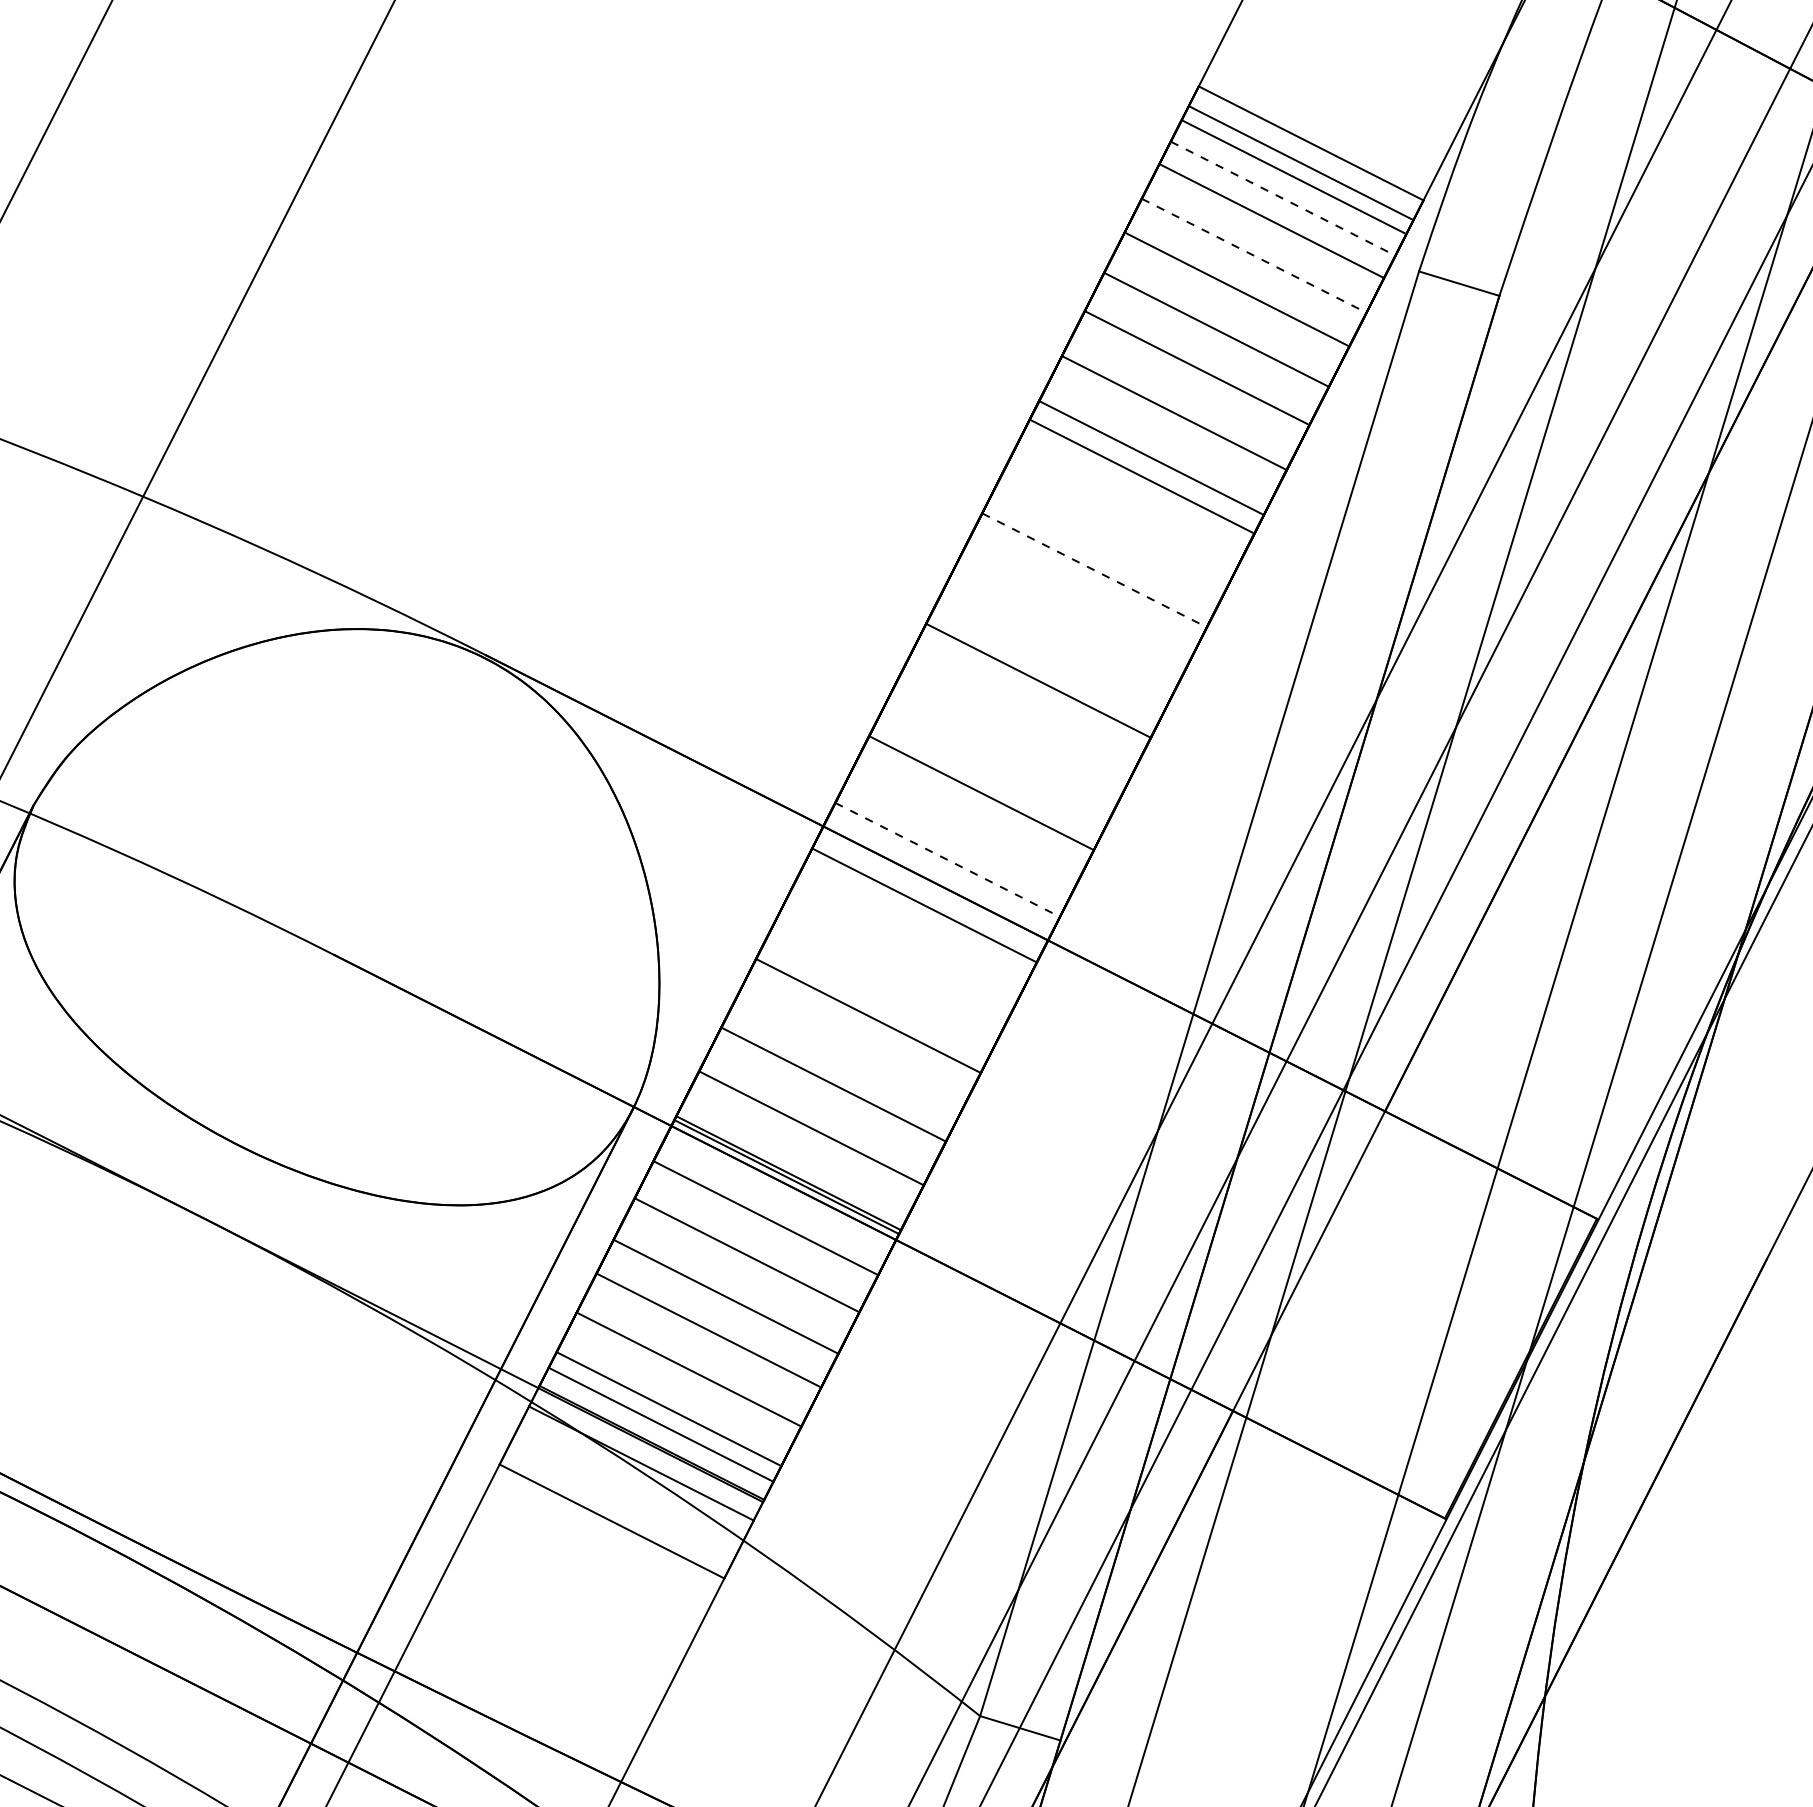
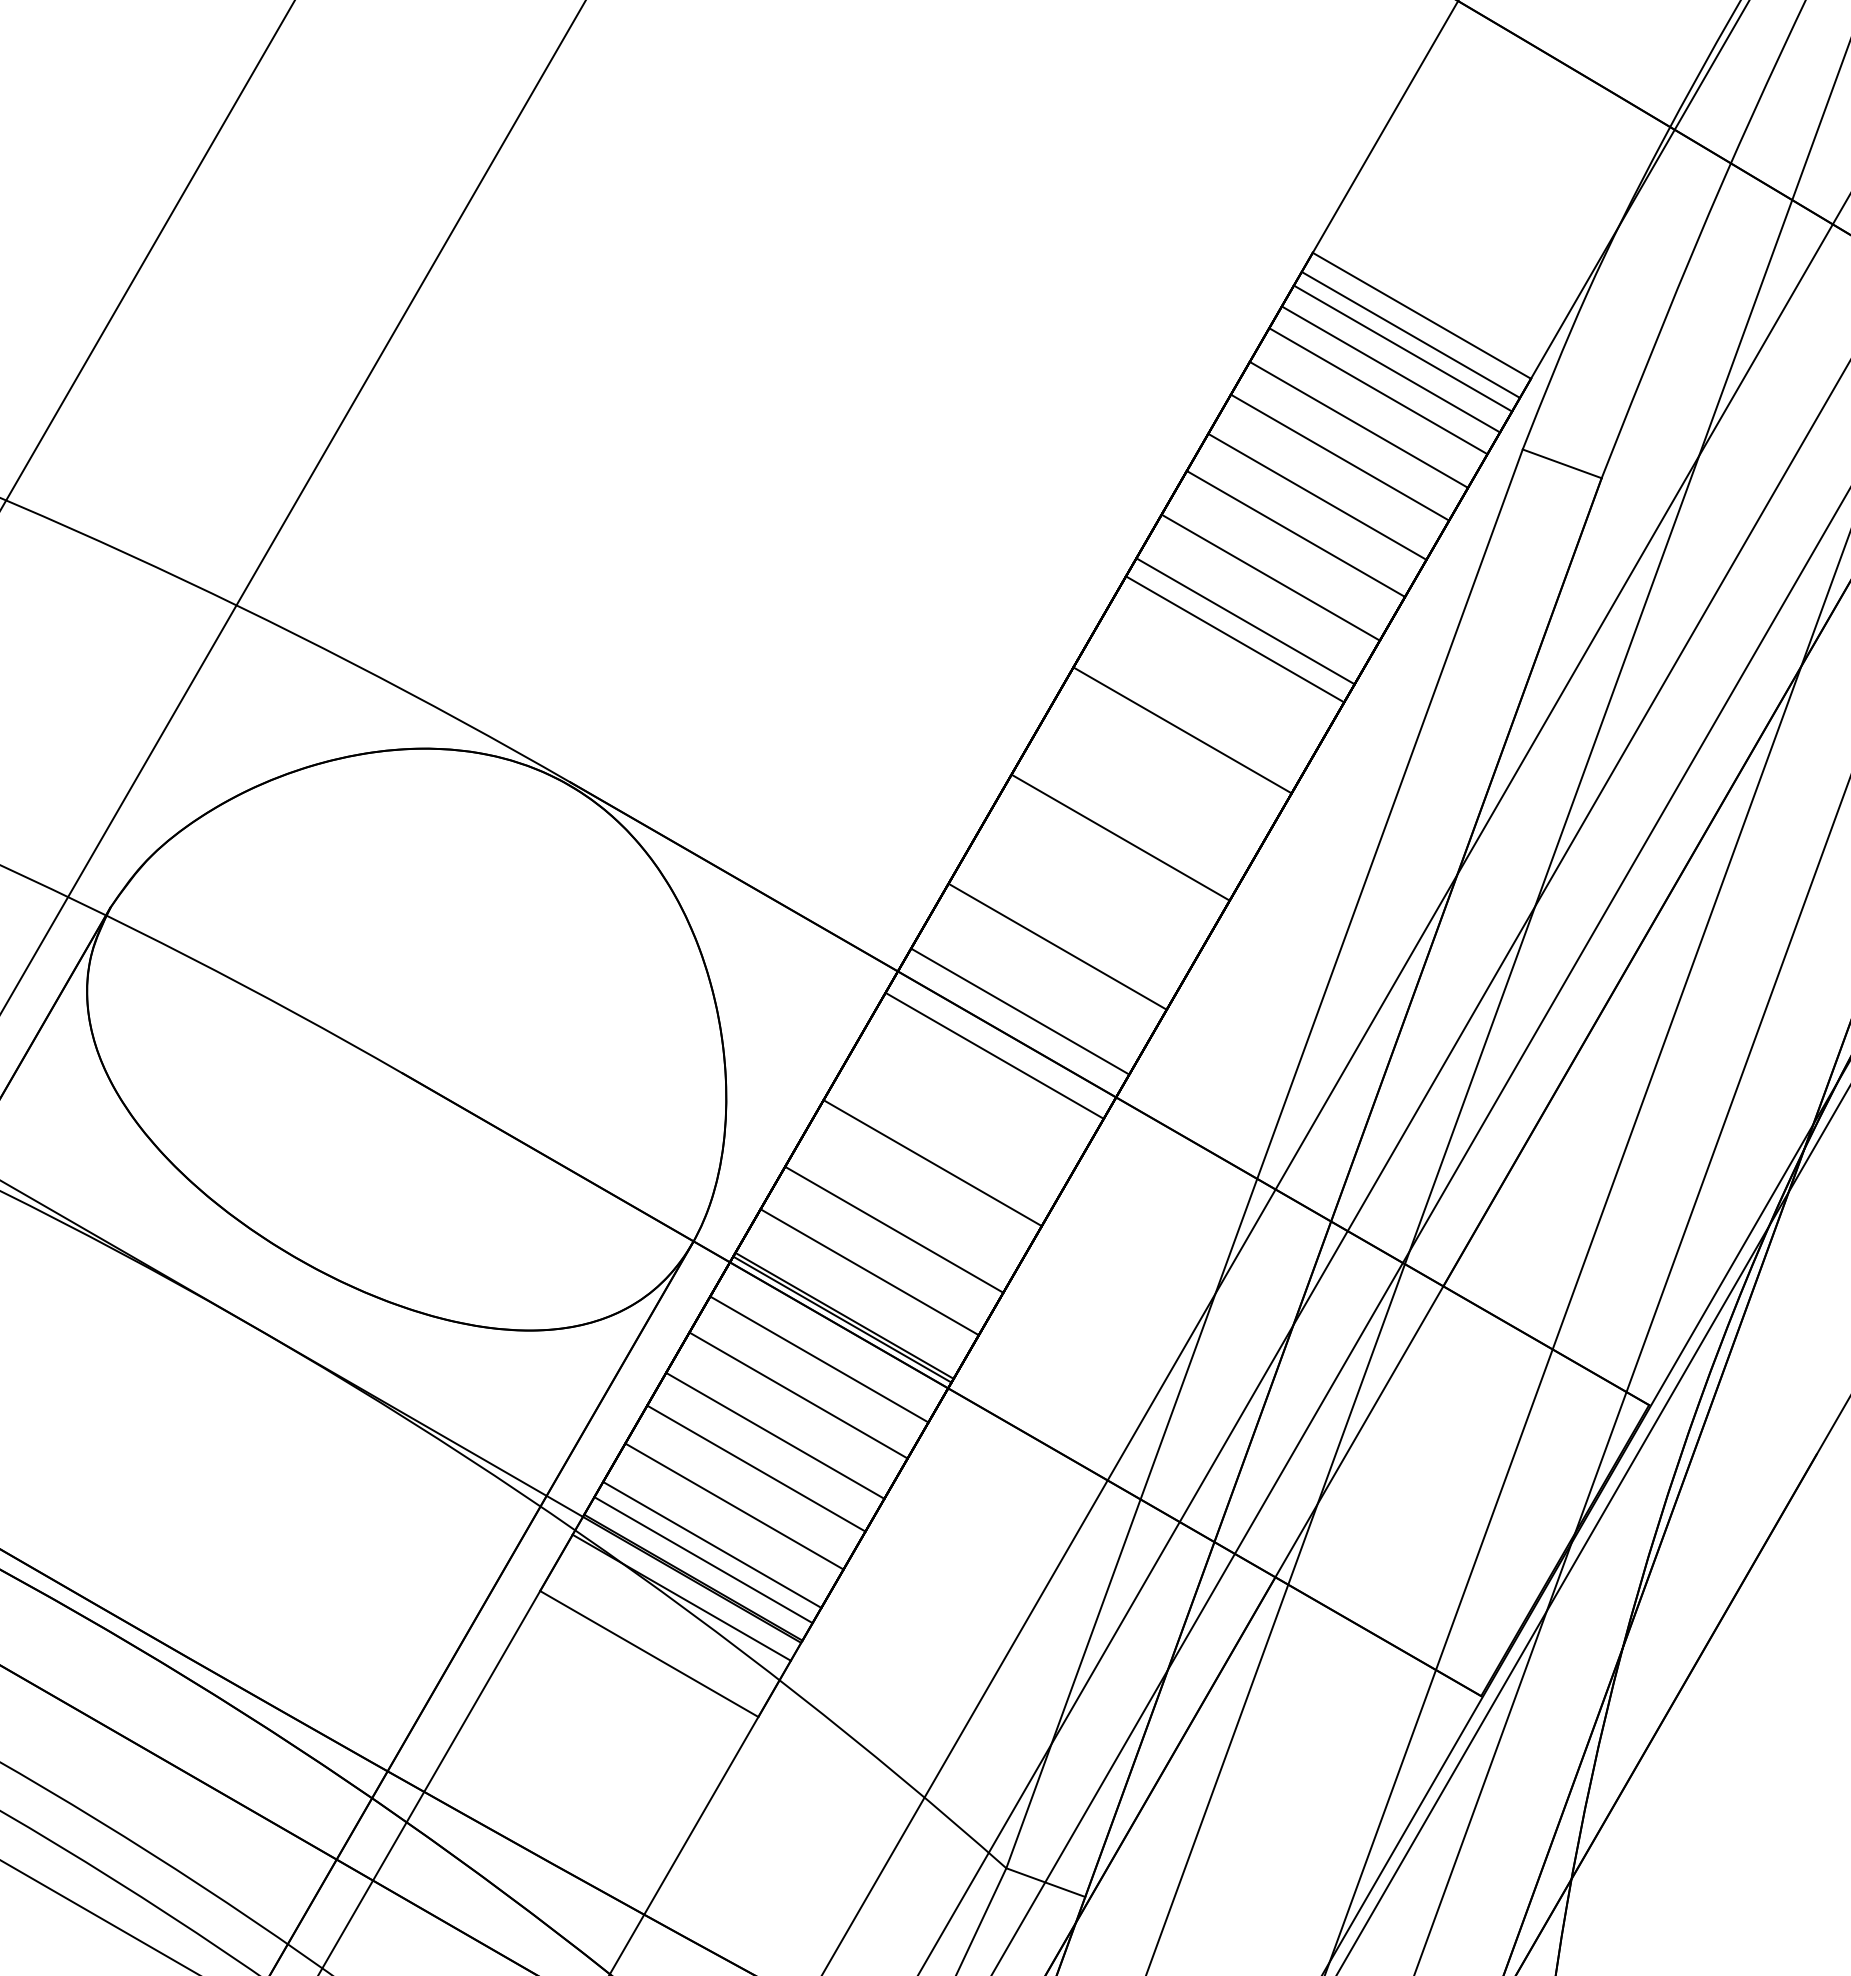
line: (1282, 198) -> (1390, 369), dashed -> solid
line: (1254, 256) -> (1359, 425), dashed -> solid
line: (1095, 570) -> (1183, 730), dashed -> solid
line: (947, 859) -> (1020, 1011), dashed -> solid

